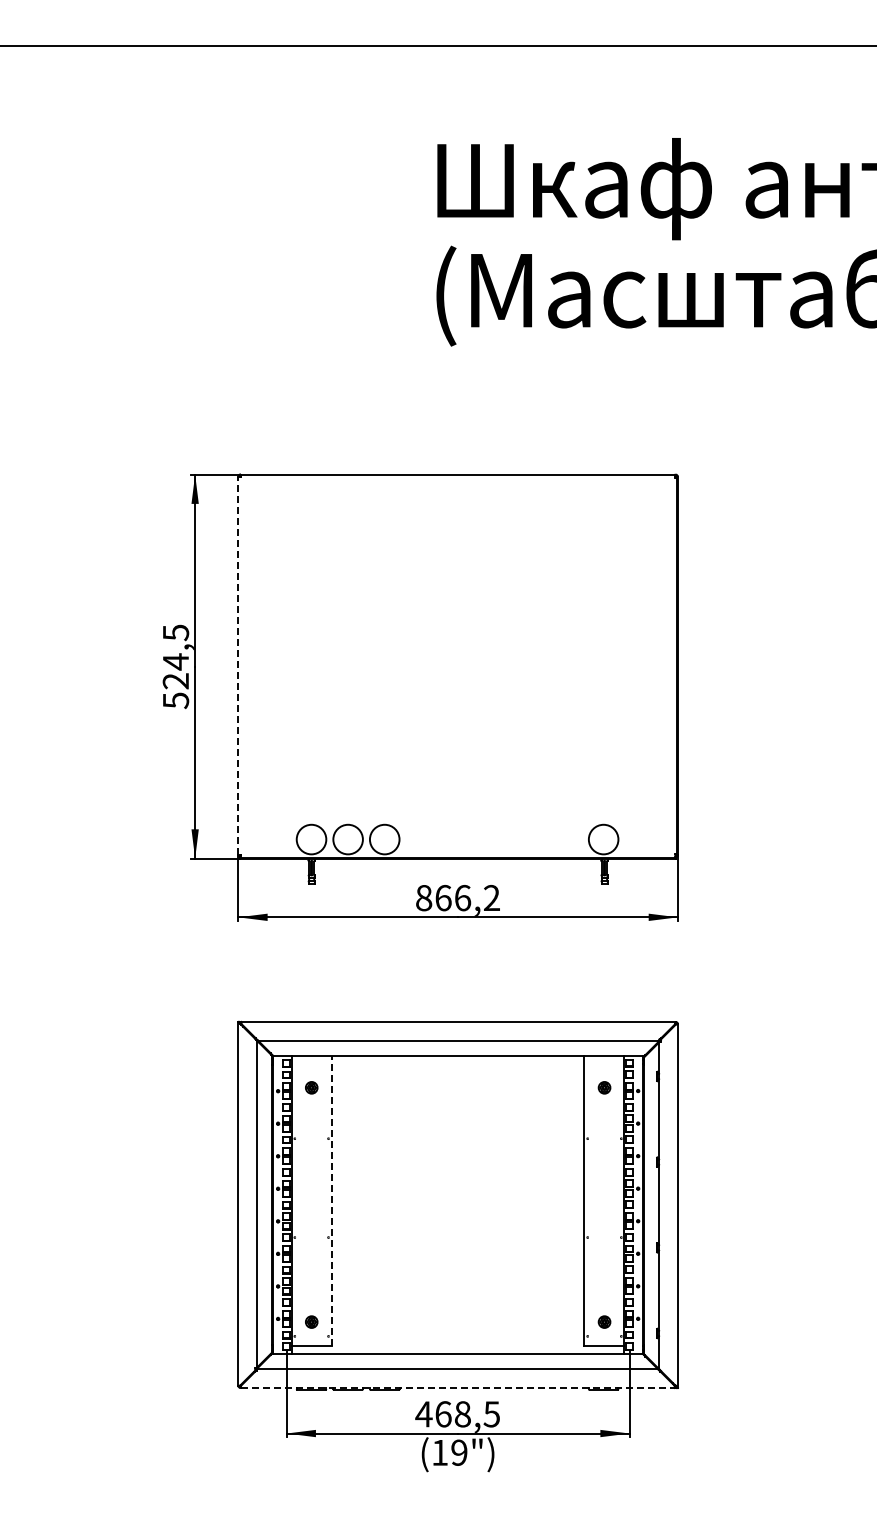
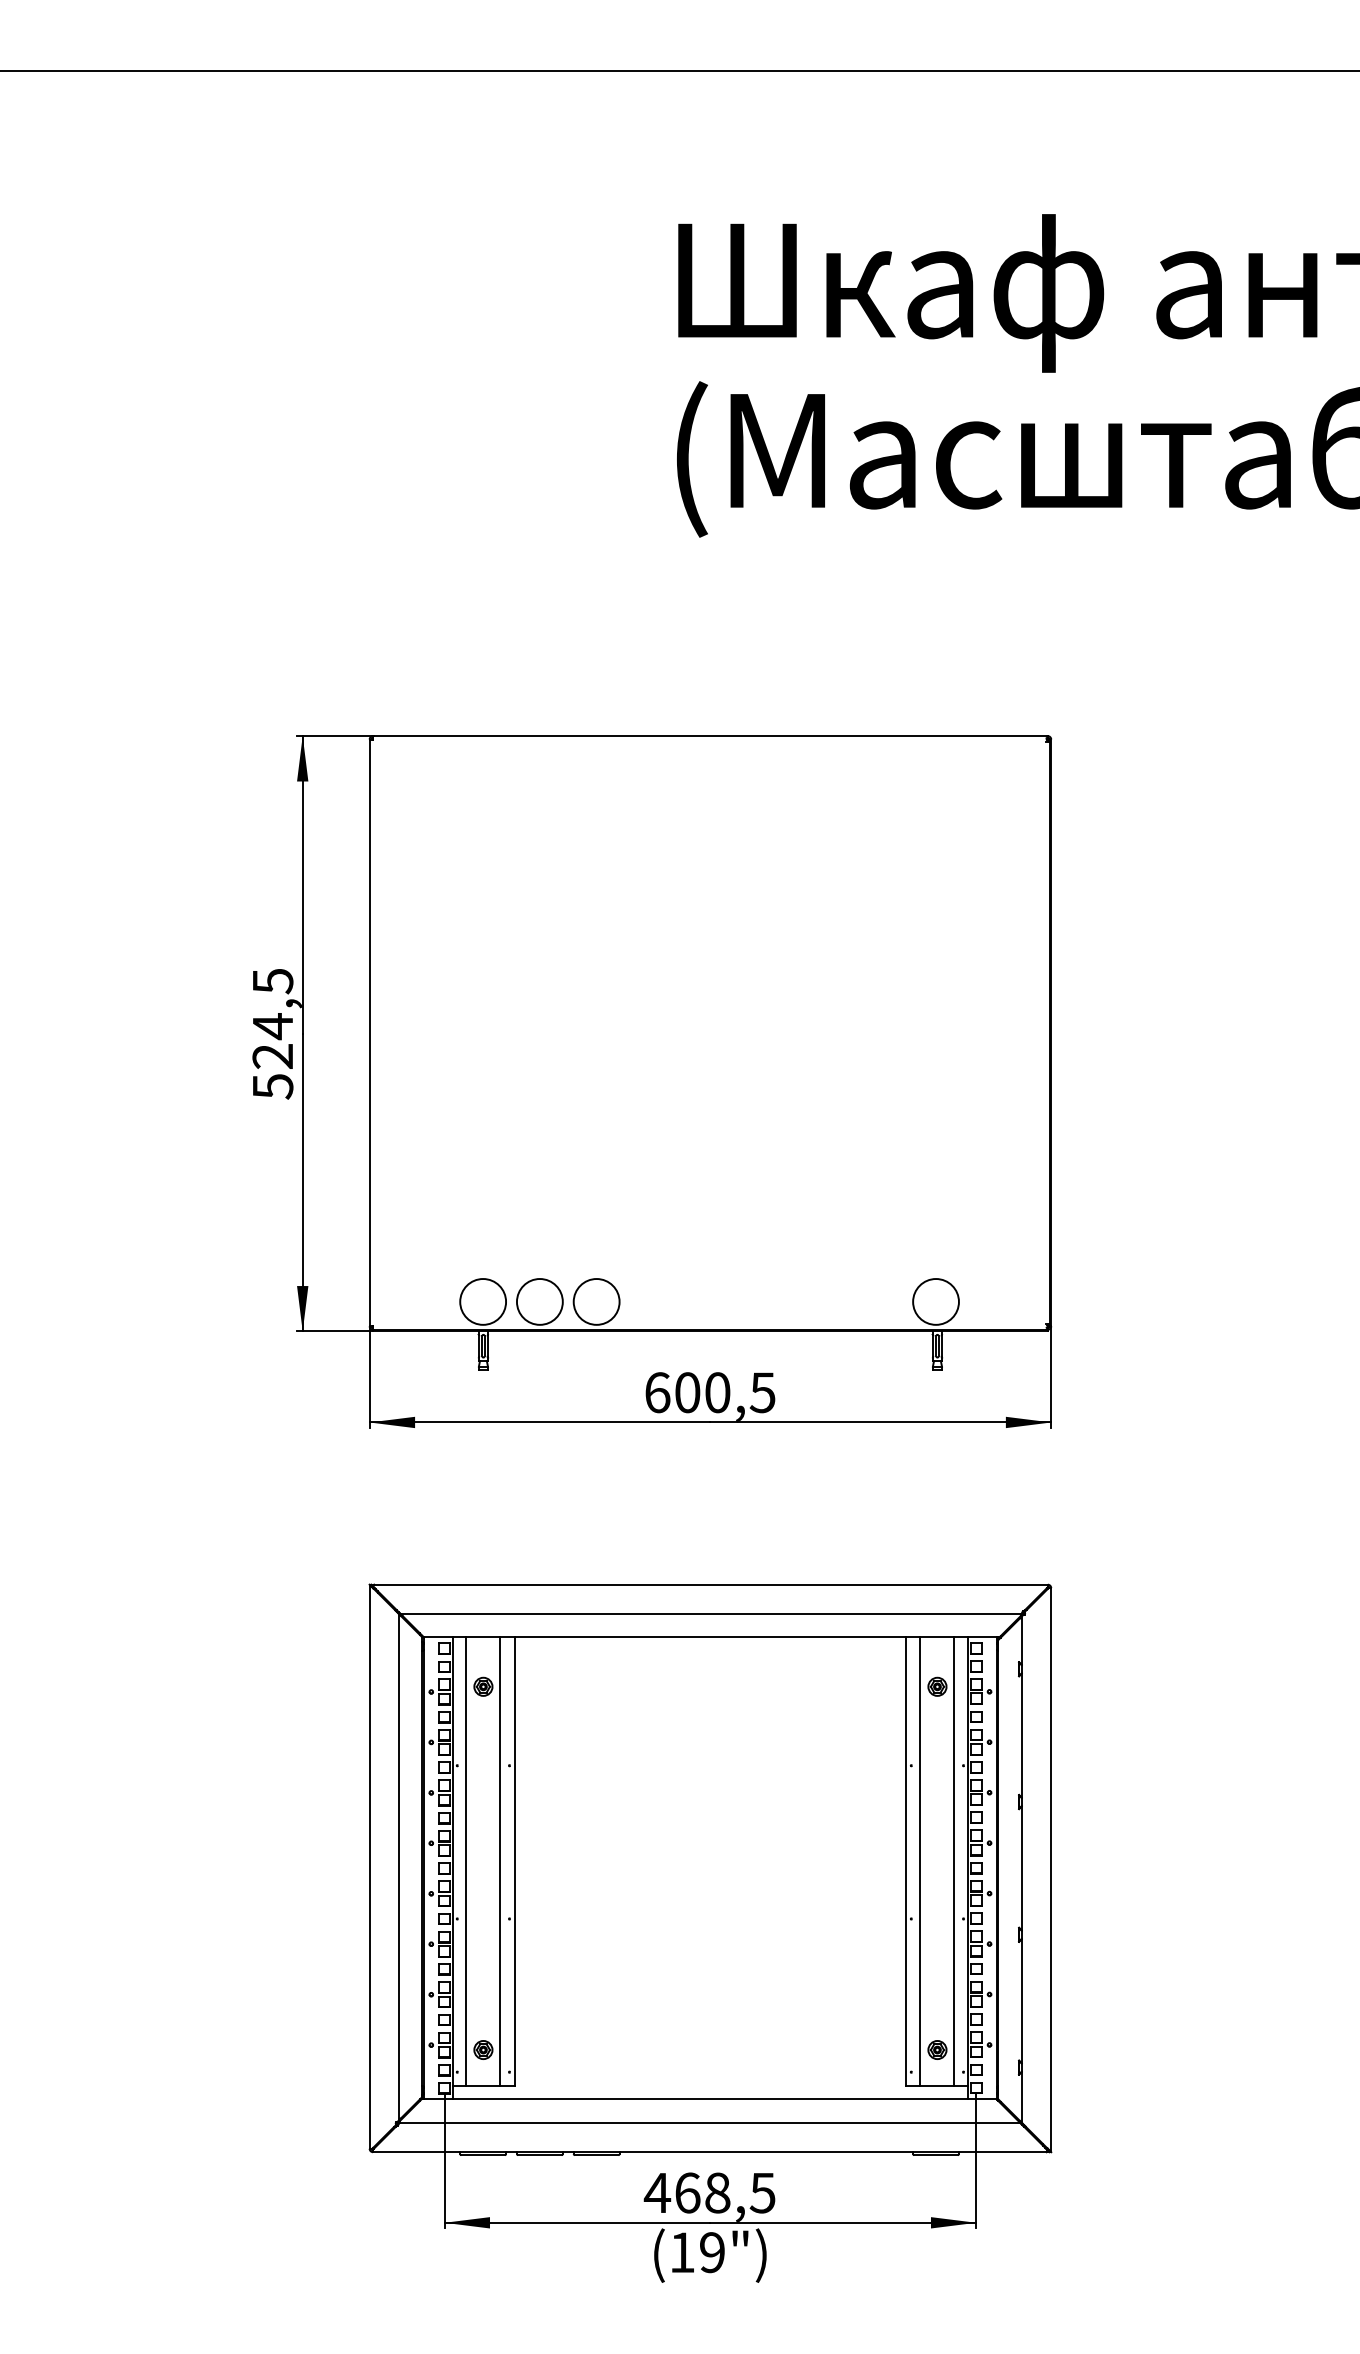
line: (238, 665) -> (369, 1032), dashed -> solid
text: (457, 897) -> (709, 1391), 866,2 -> 600,5
line: (300, 1200) -> (466, 1861), added
line: (322, 1200) -> (500, 1861), added
line: (332, 1200) -> (515, 1861), dashed -> solid
line: (593, 1200) -> (920, 1861), added
line: (615, 1200) -> (954, 1861), added
line: (458, 1388) -> (711, 2152), dashed -> solid

